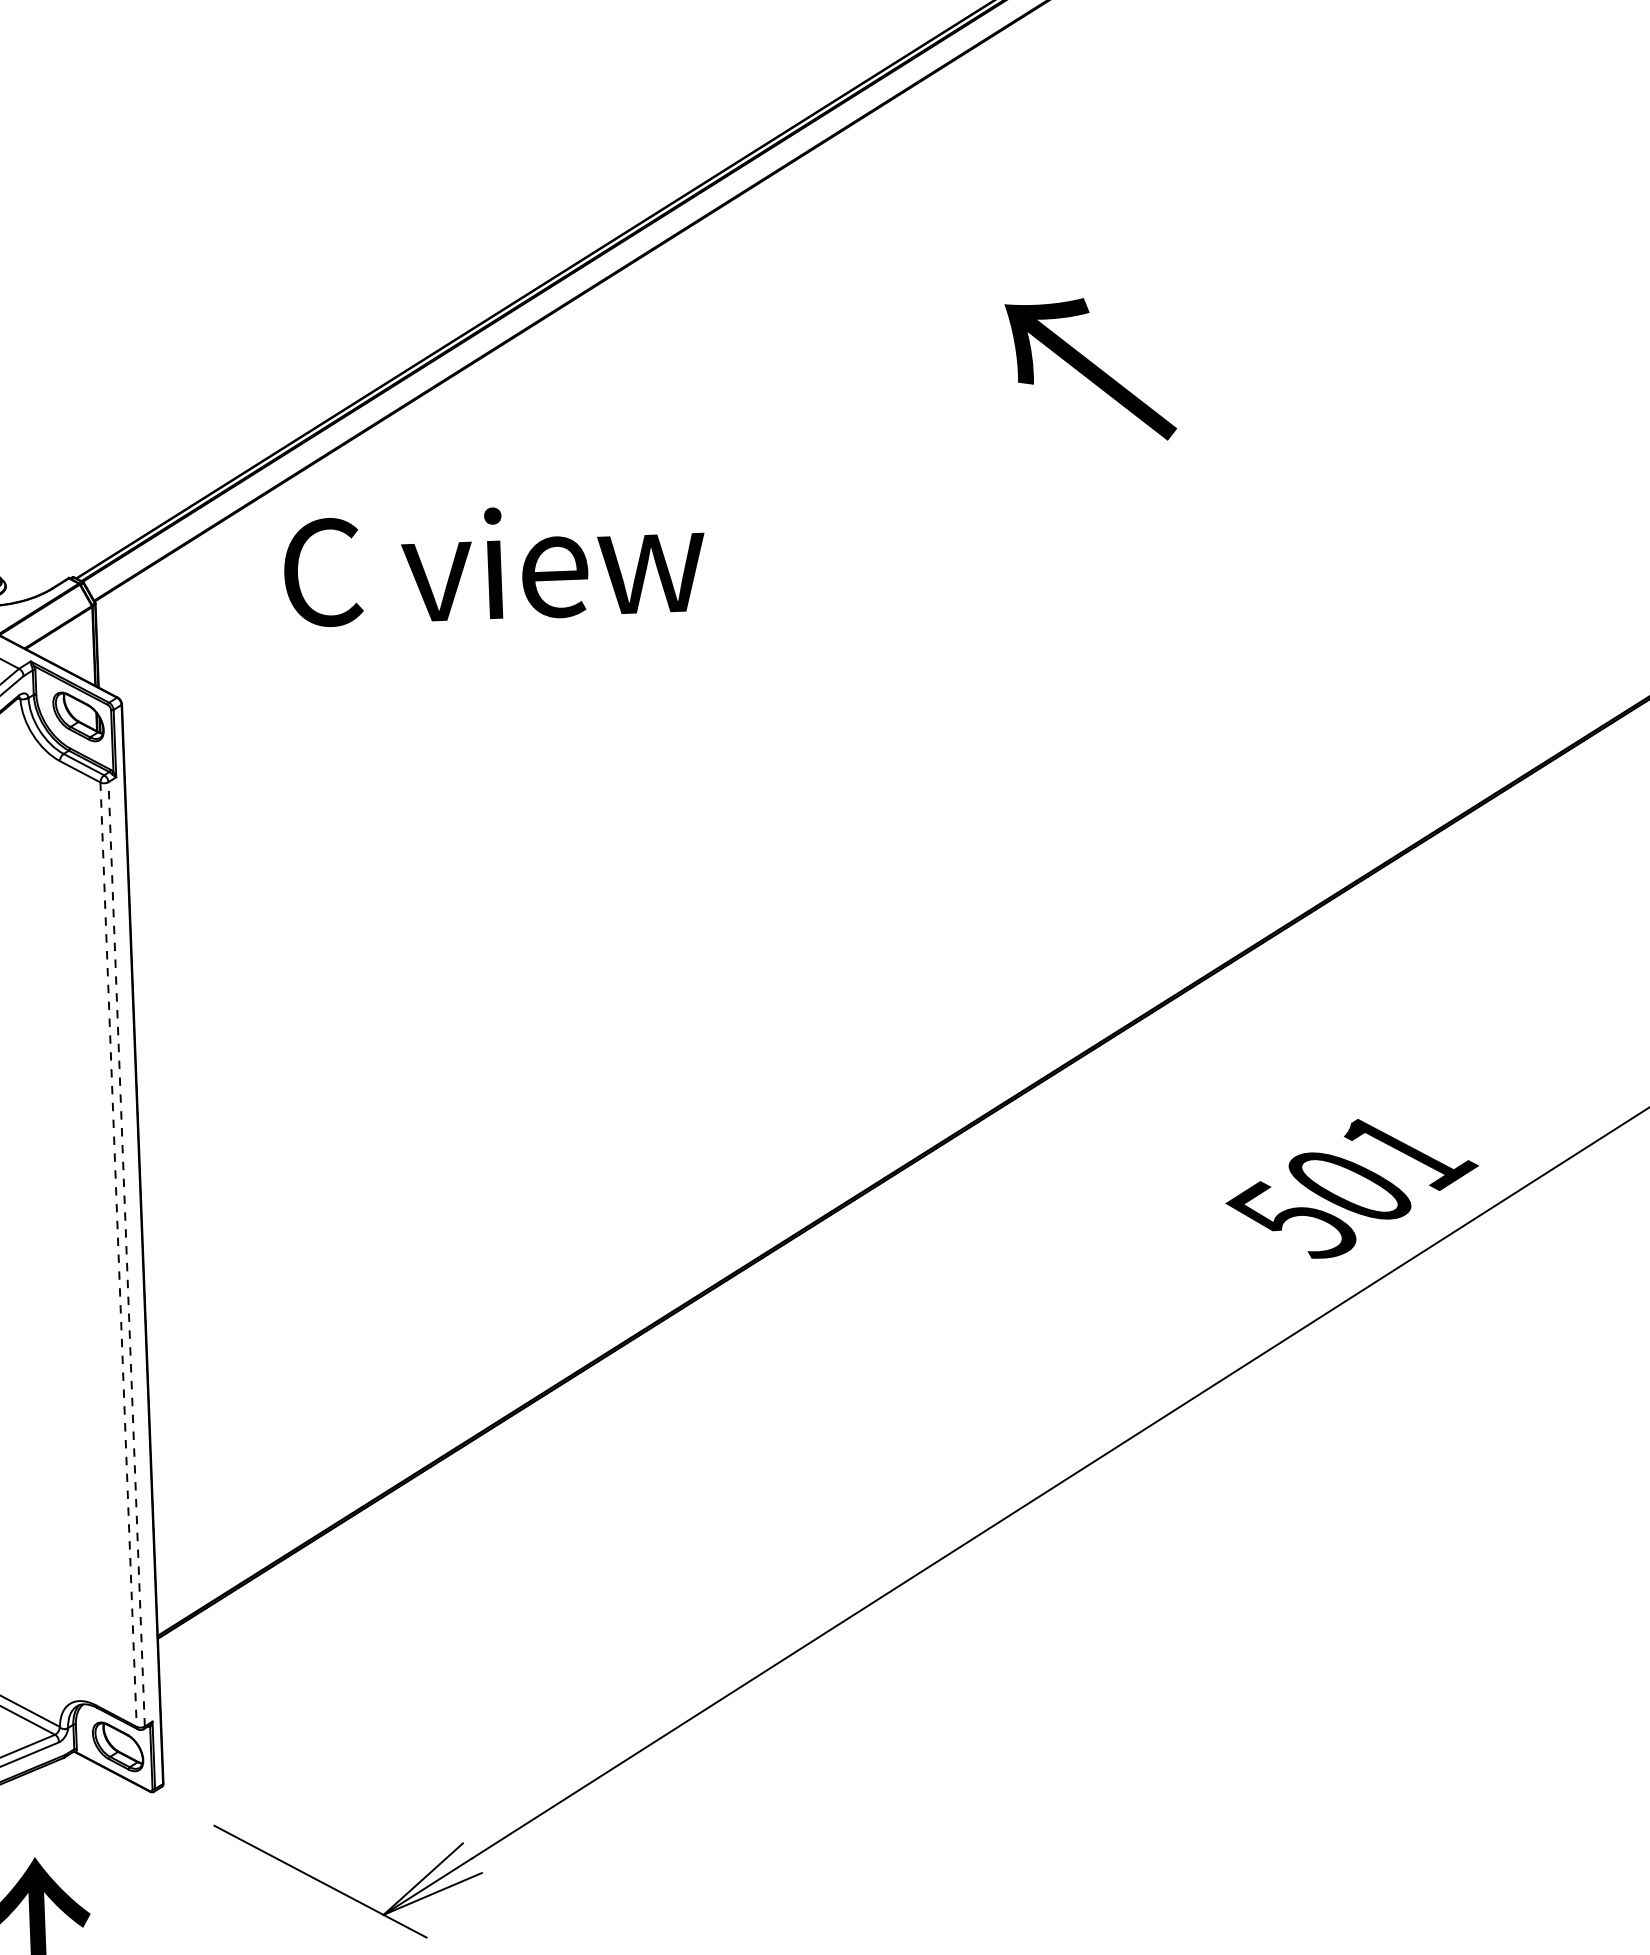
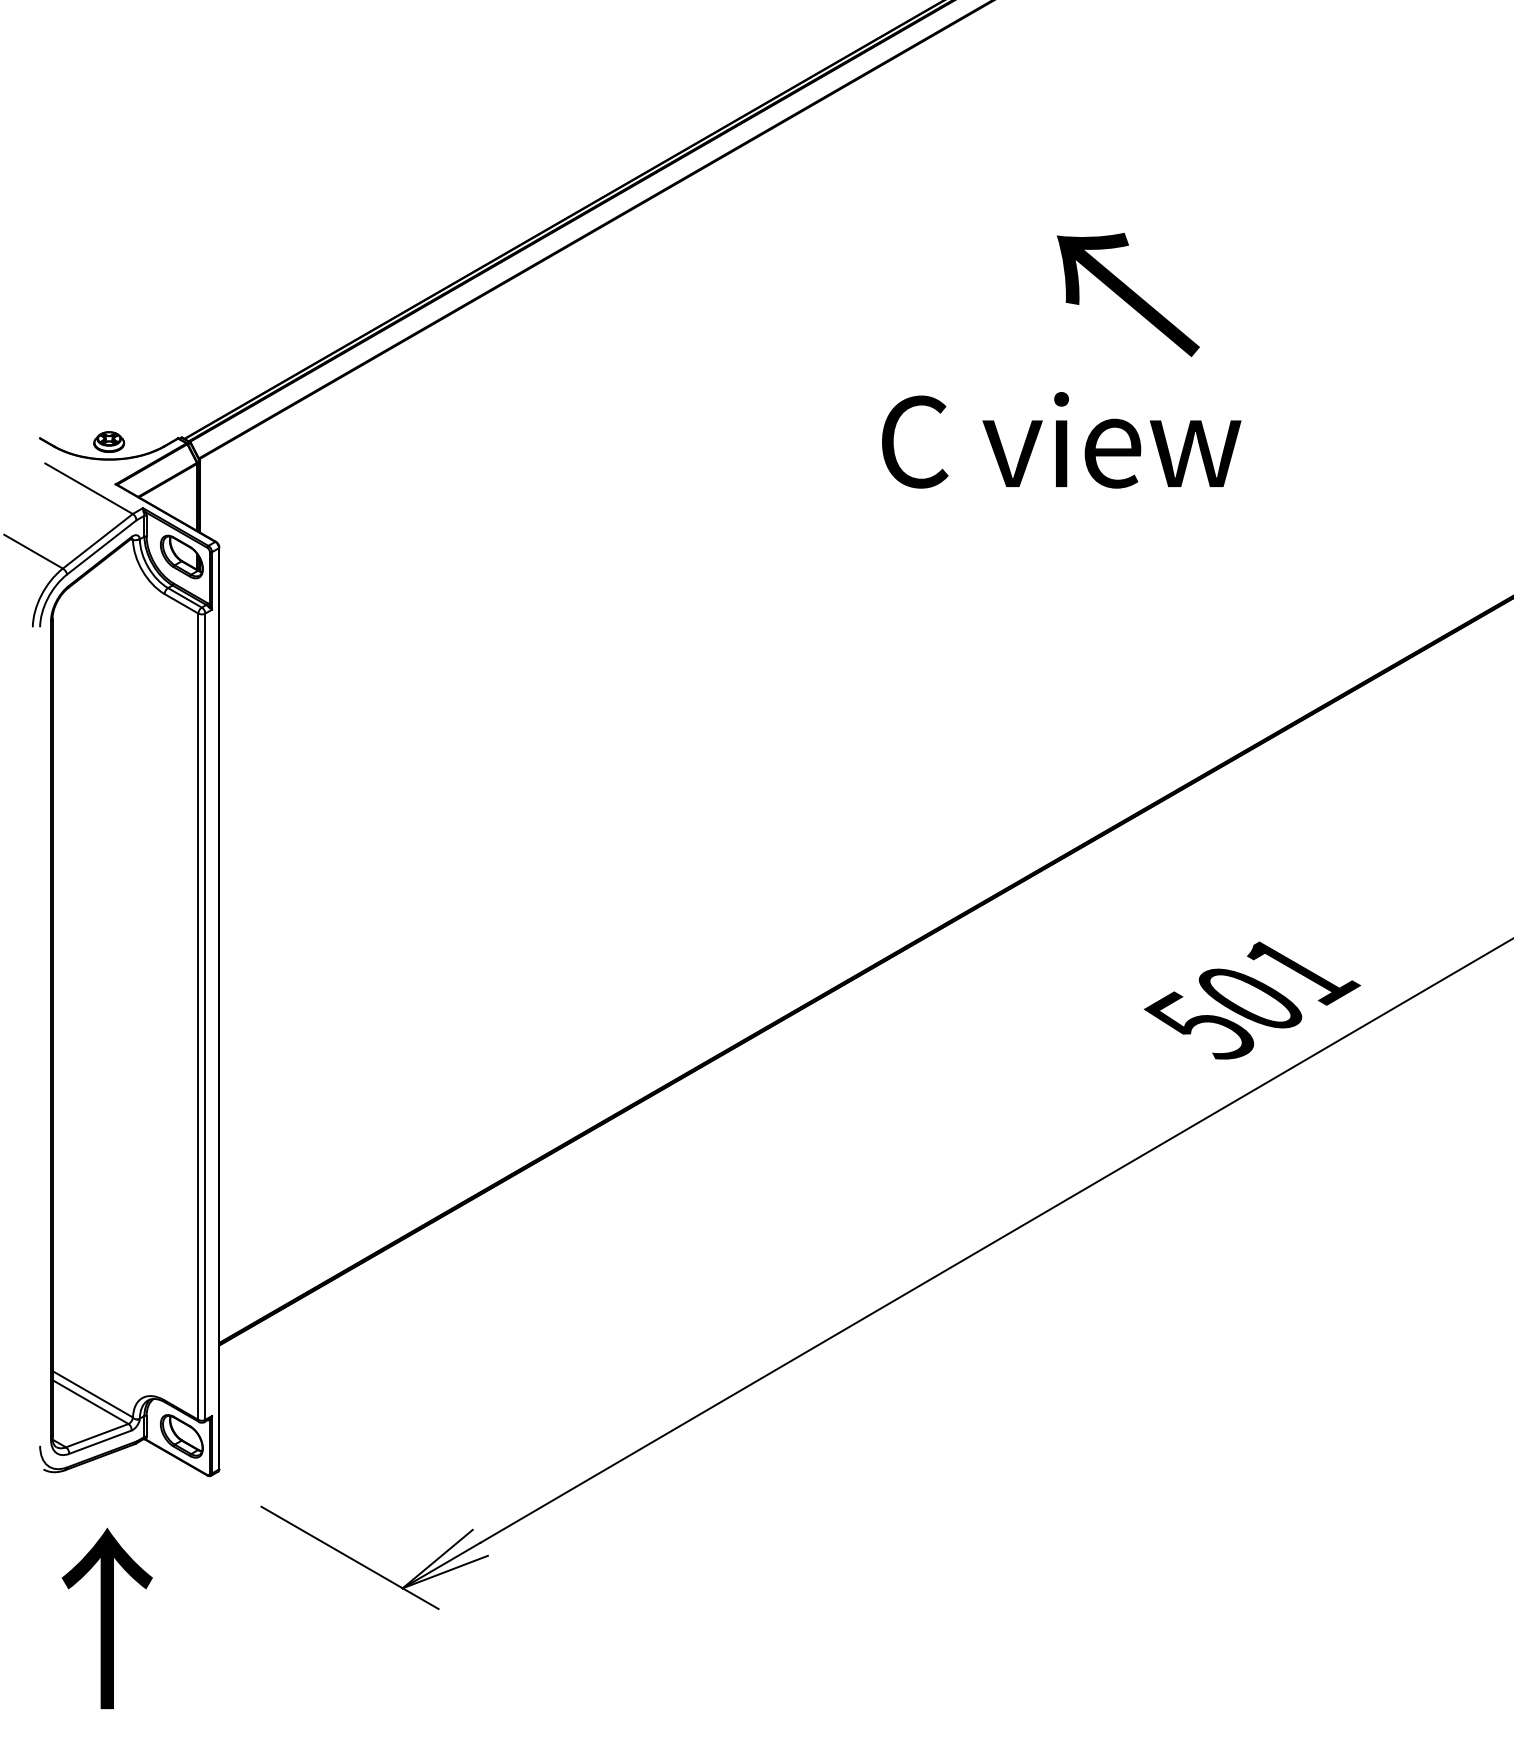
text: (1091, 370) -> (1128, 294), moved
text: (494, 564) -> (1061, 440), moved
line: (126, 1254) -> (205, 1016), dashed -> solid
line: (118, 1255) -> (198, 1017), dashed -> solid

